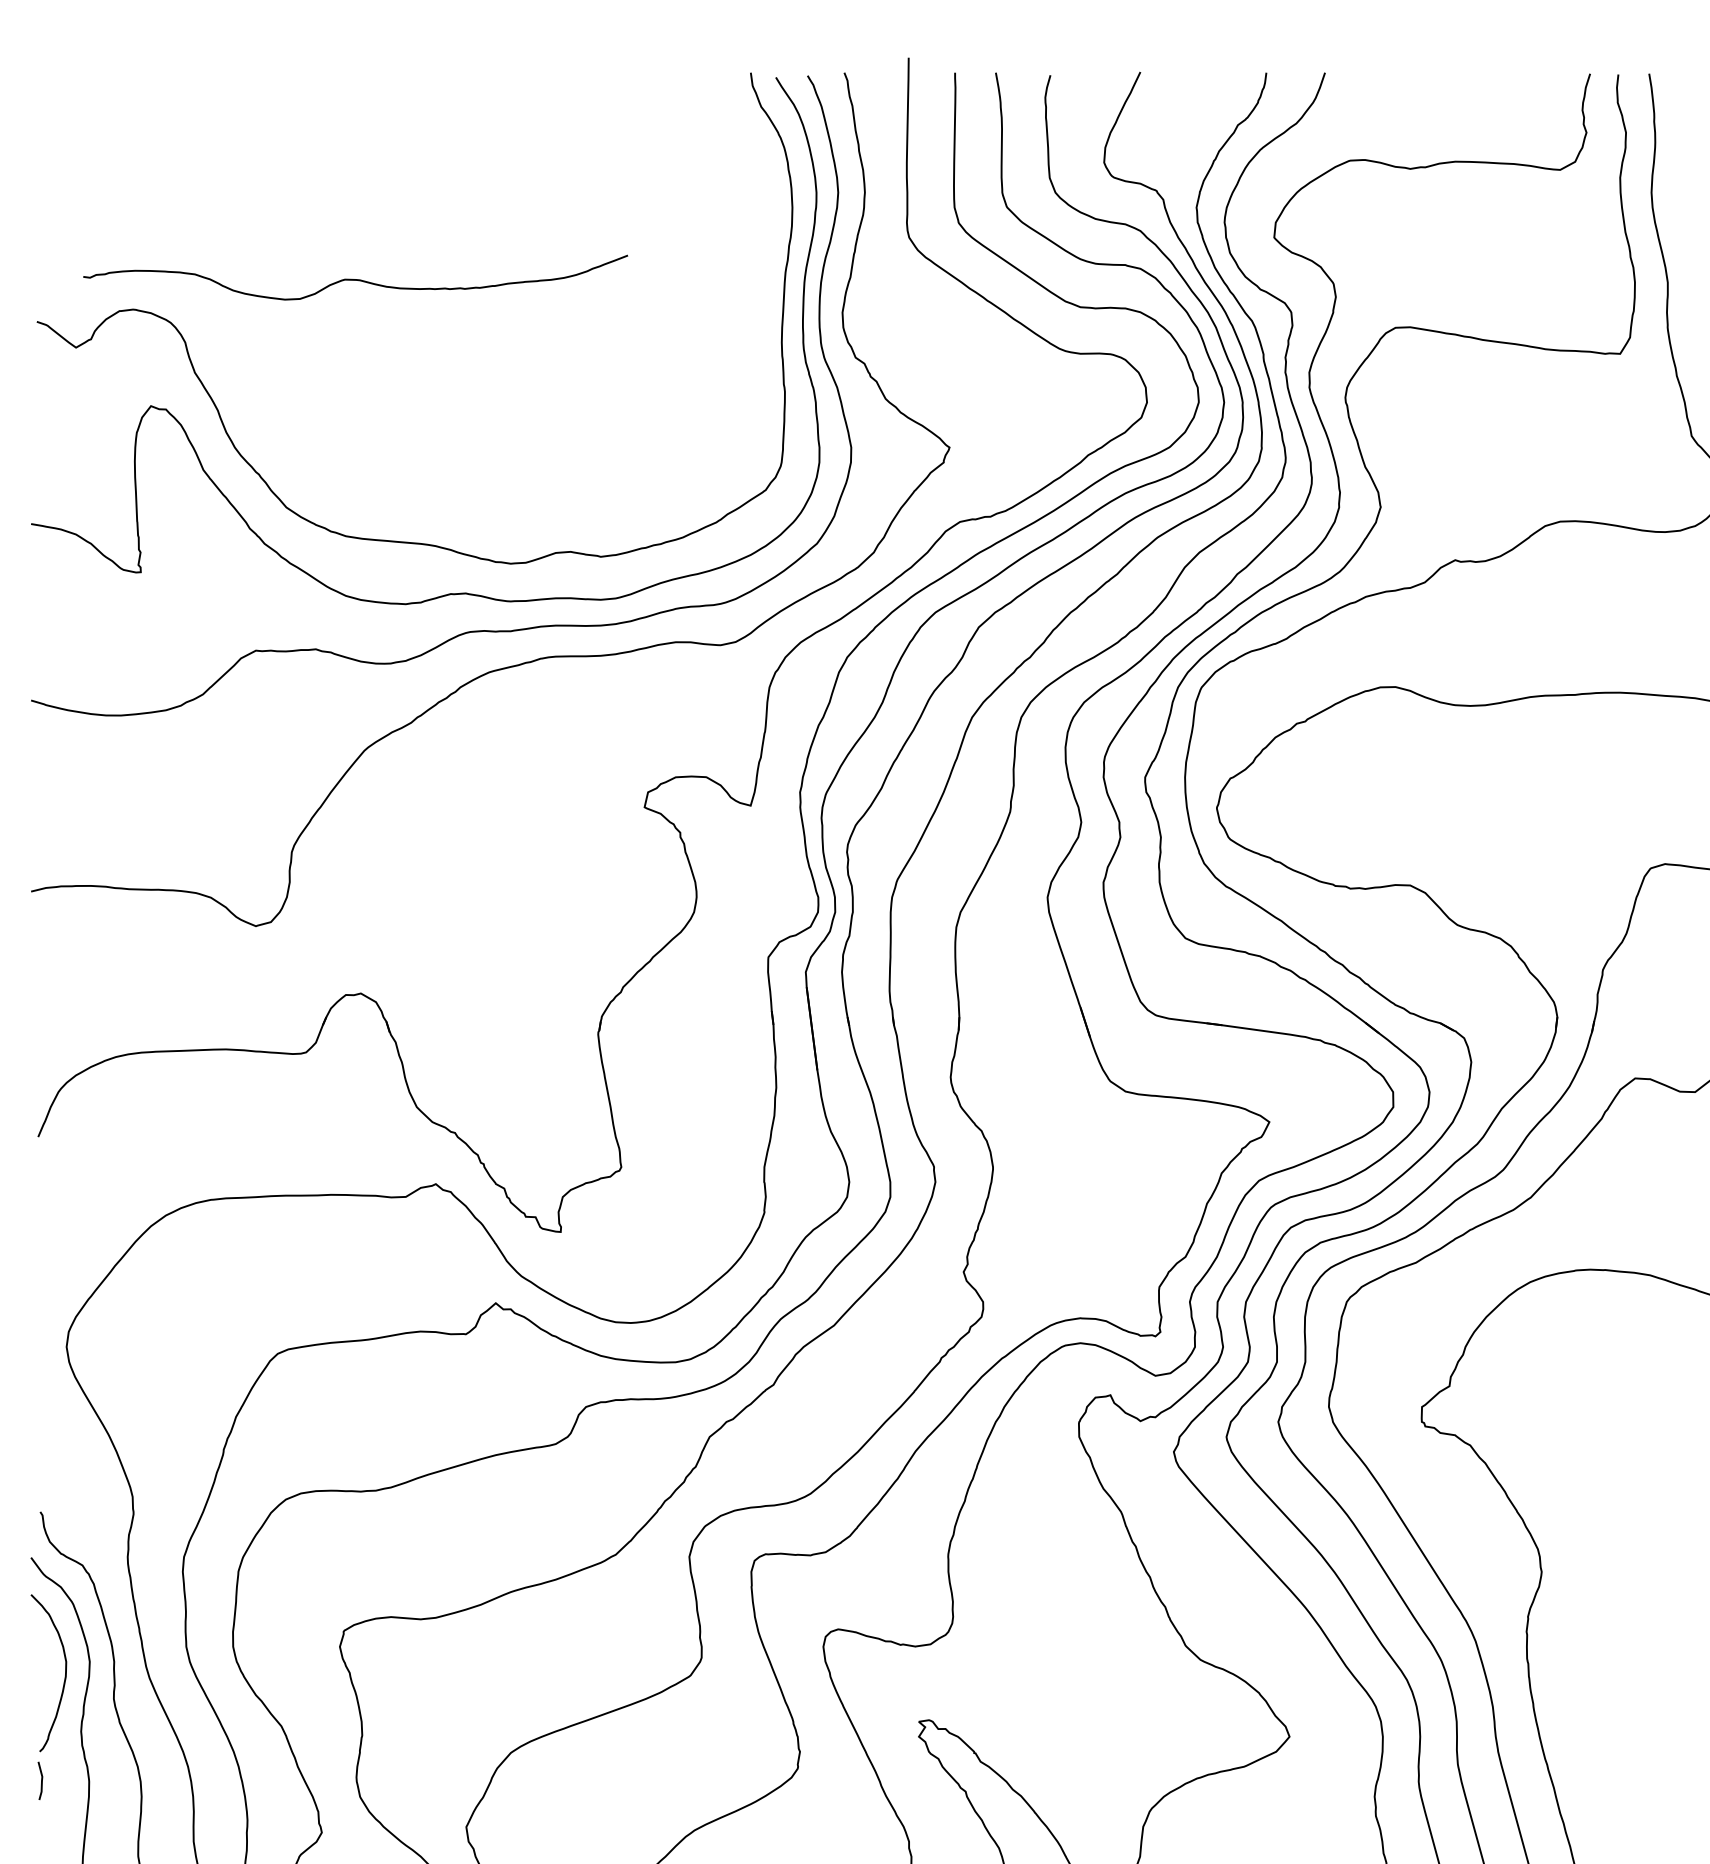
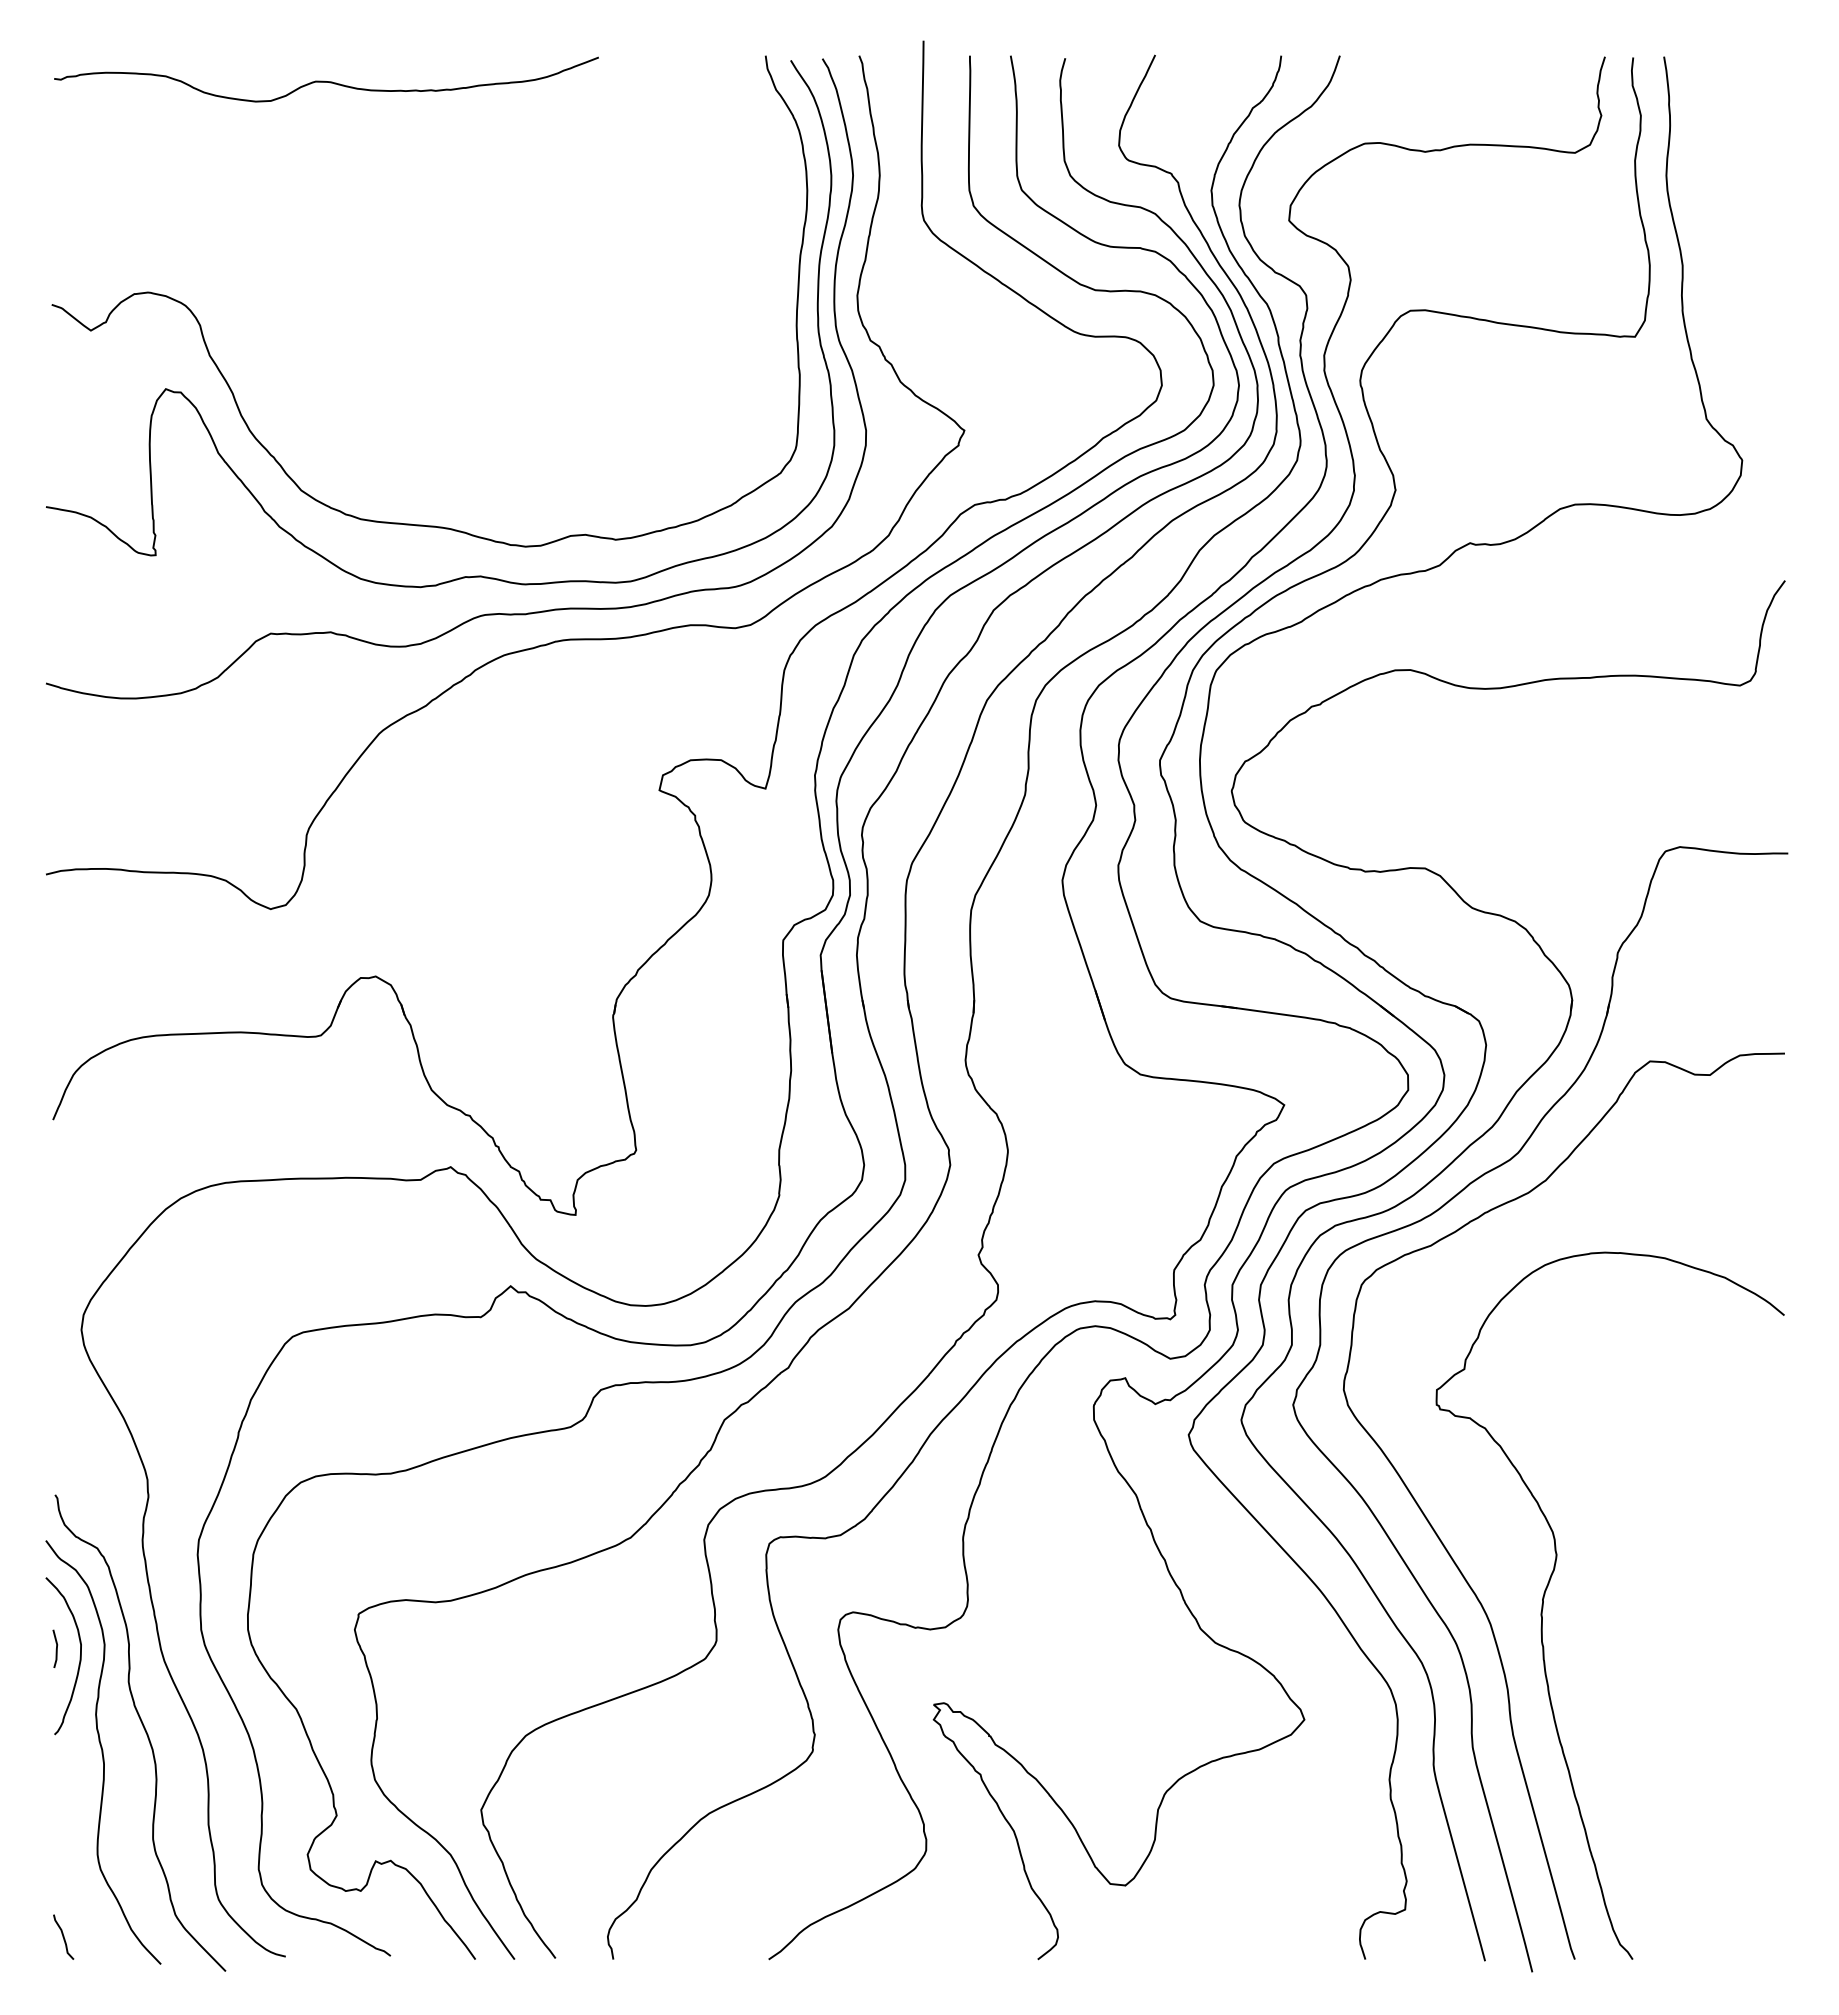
curve: (355, 279) -> (326, 81), moved
line: (40, 1781) -> (55, 1649), moved

